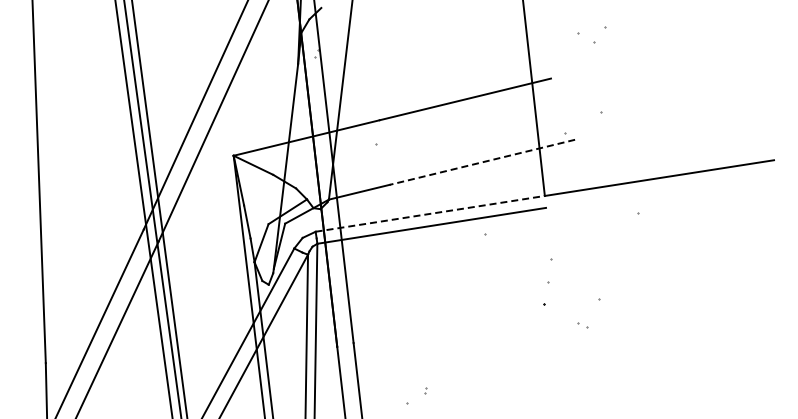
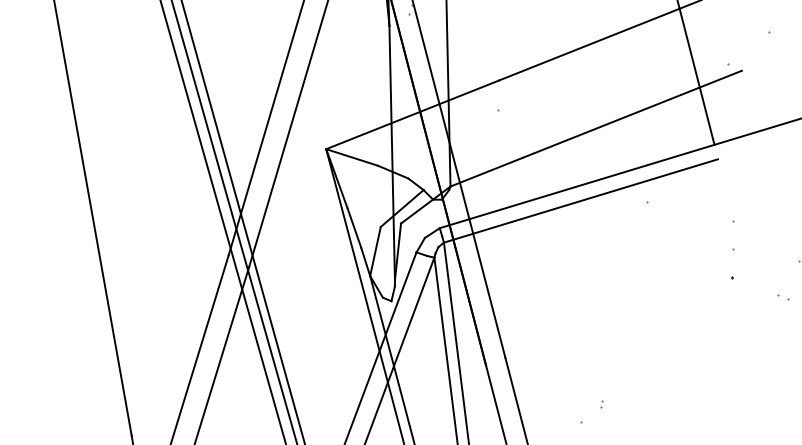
line: (481, 162) -> (631, 114), dashed -> solid
line: (430, 213) -> (577, 186), dashed -> solid

